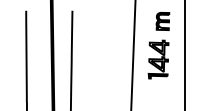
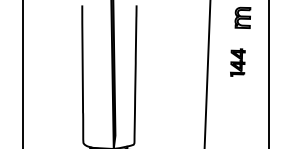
part: (158, 59) -> (237, 62), size x0.6

